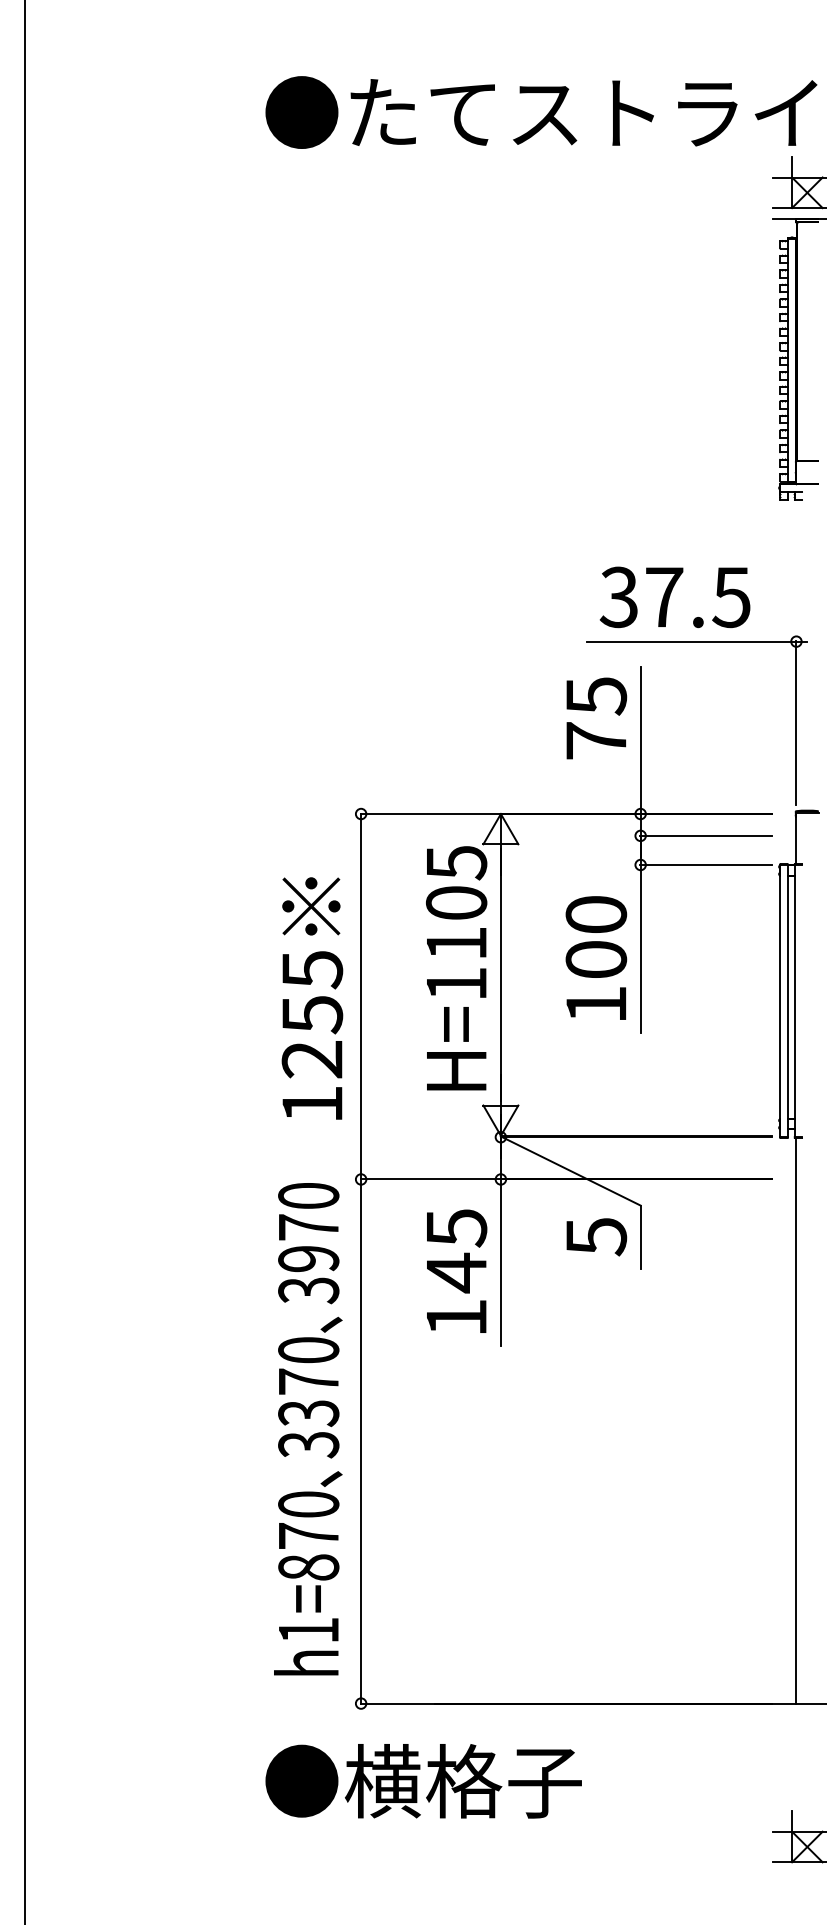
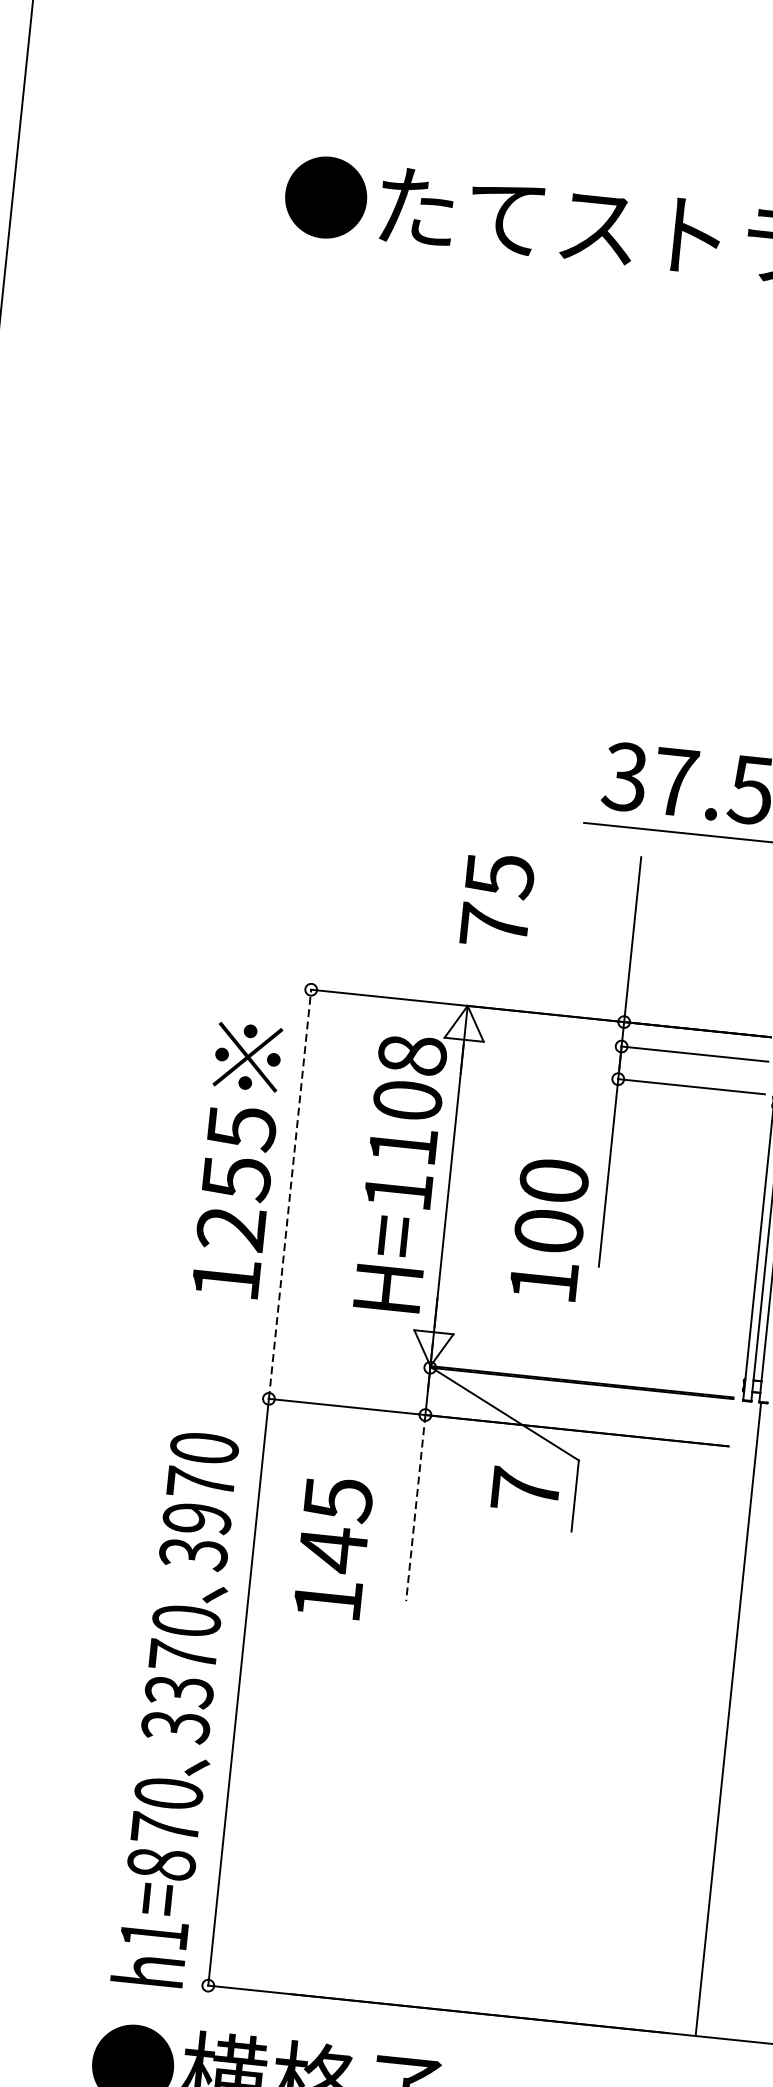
text: (596, 718) -> (497, 900), moved
text: (456, 862) -> (412, 1055), H=1105 -> H=1108
text: (596, 957) -> (549, 1228), moved
line: (361, 996) -> (290, 1194), solid -> dashed
text: (312, 998) -> (238, 1160), moved
text: (596, 1236) -> (525, 1489), 5 -> 7
line: (500, 1263) -> (415, 1509), solid -> dashed
text: (457, 1270) -> (334, 1547), moved
text: (308, 1429) -> (177, 1709), moved

